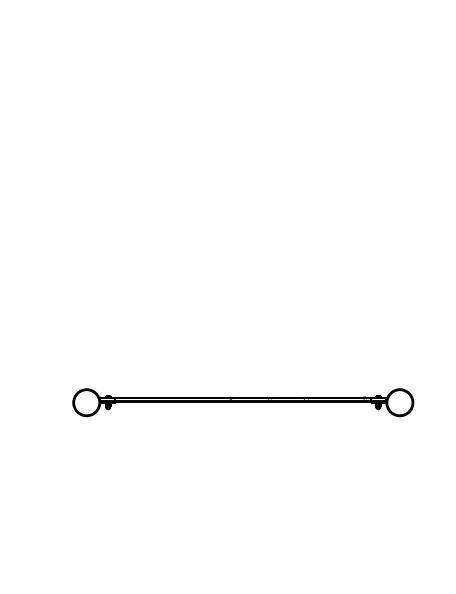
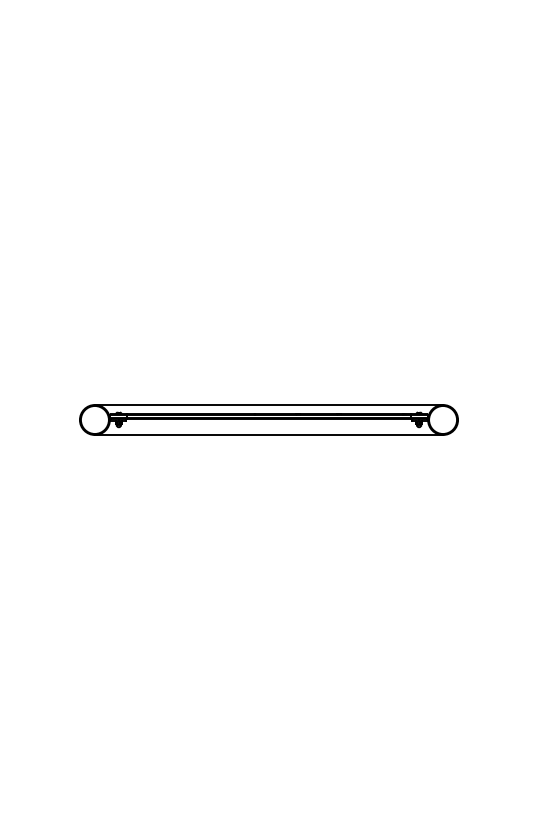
line: (242, 389) -> (268, 405), added
line: (242, 415) -> (268, 434), added

